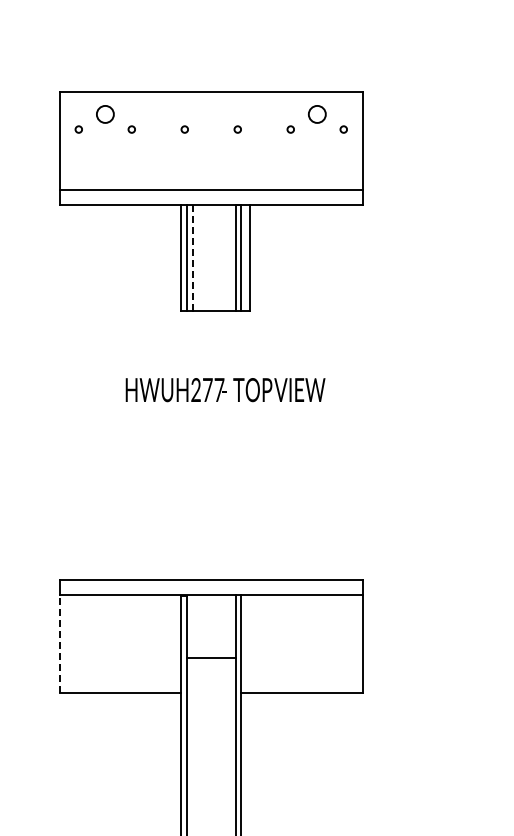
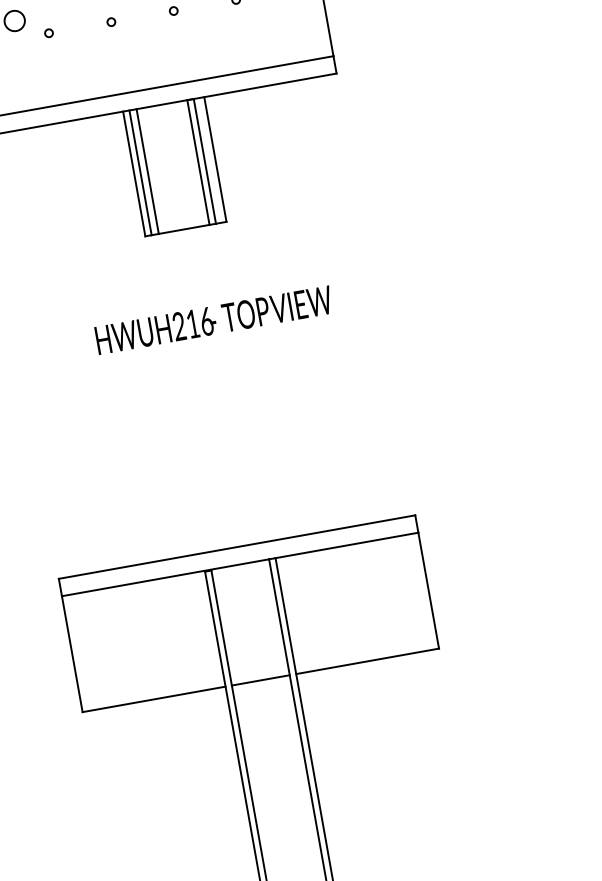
line: (192, 257) -> (147, 171), dashed -> solid
text: (213, 390) -> (199, 323), HWUH277 -> HWUH216
line: (59, 643) -> (71, 653), dashed -> solid
line: (210, 658) -> (259, 680), moved

